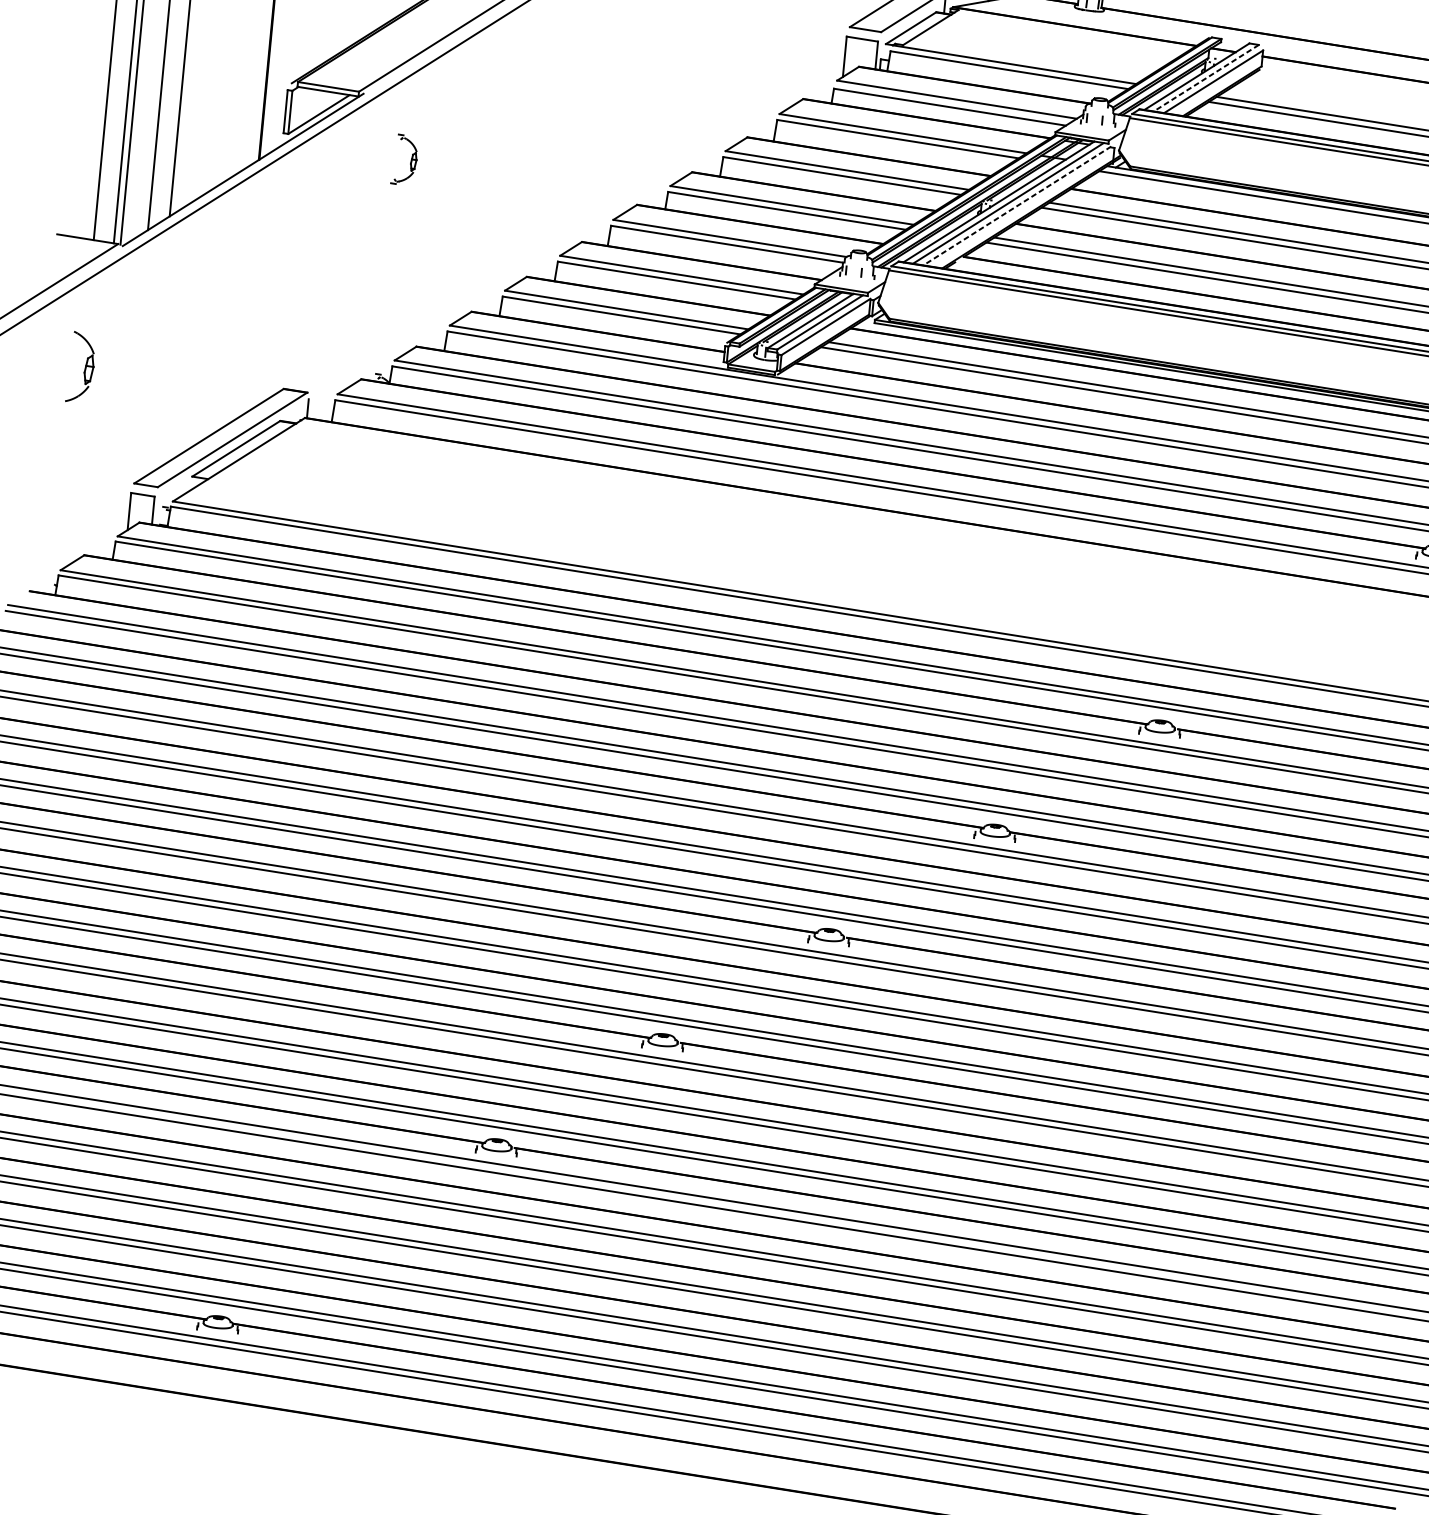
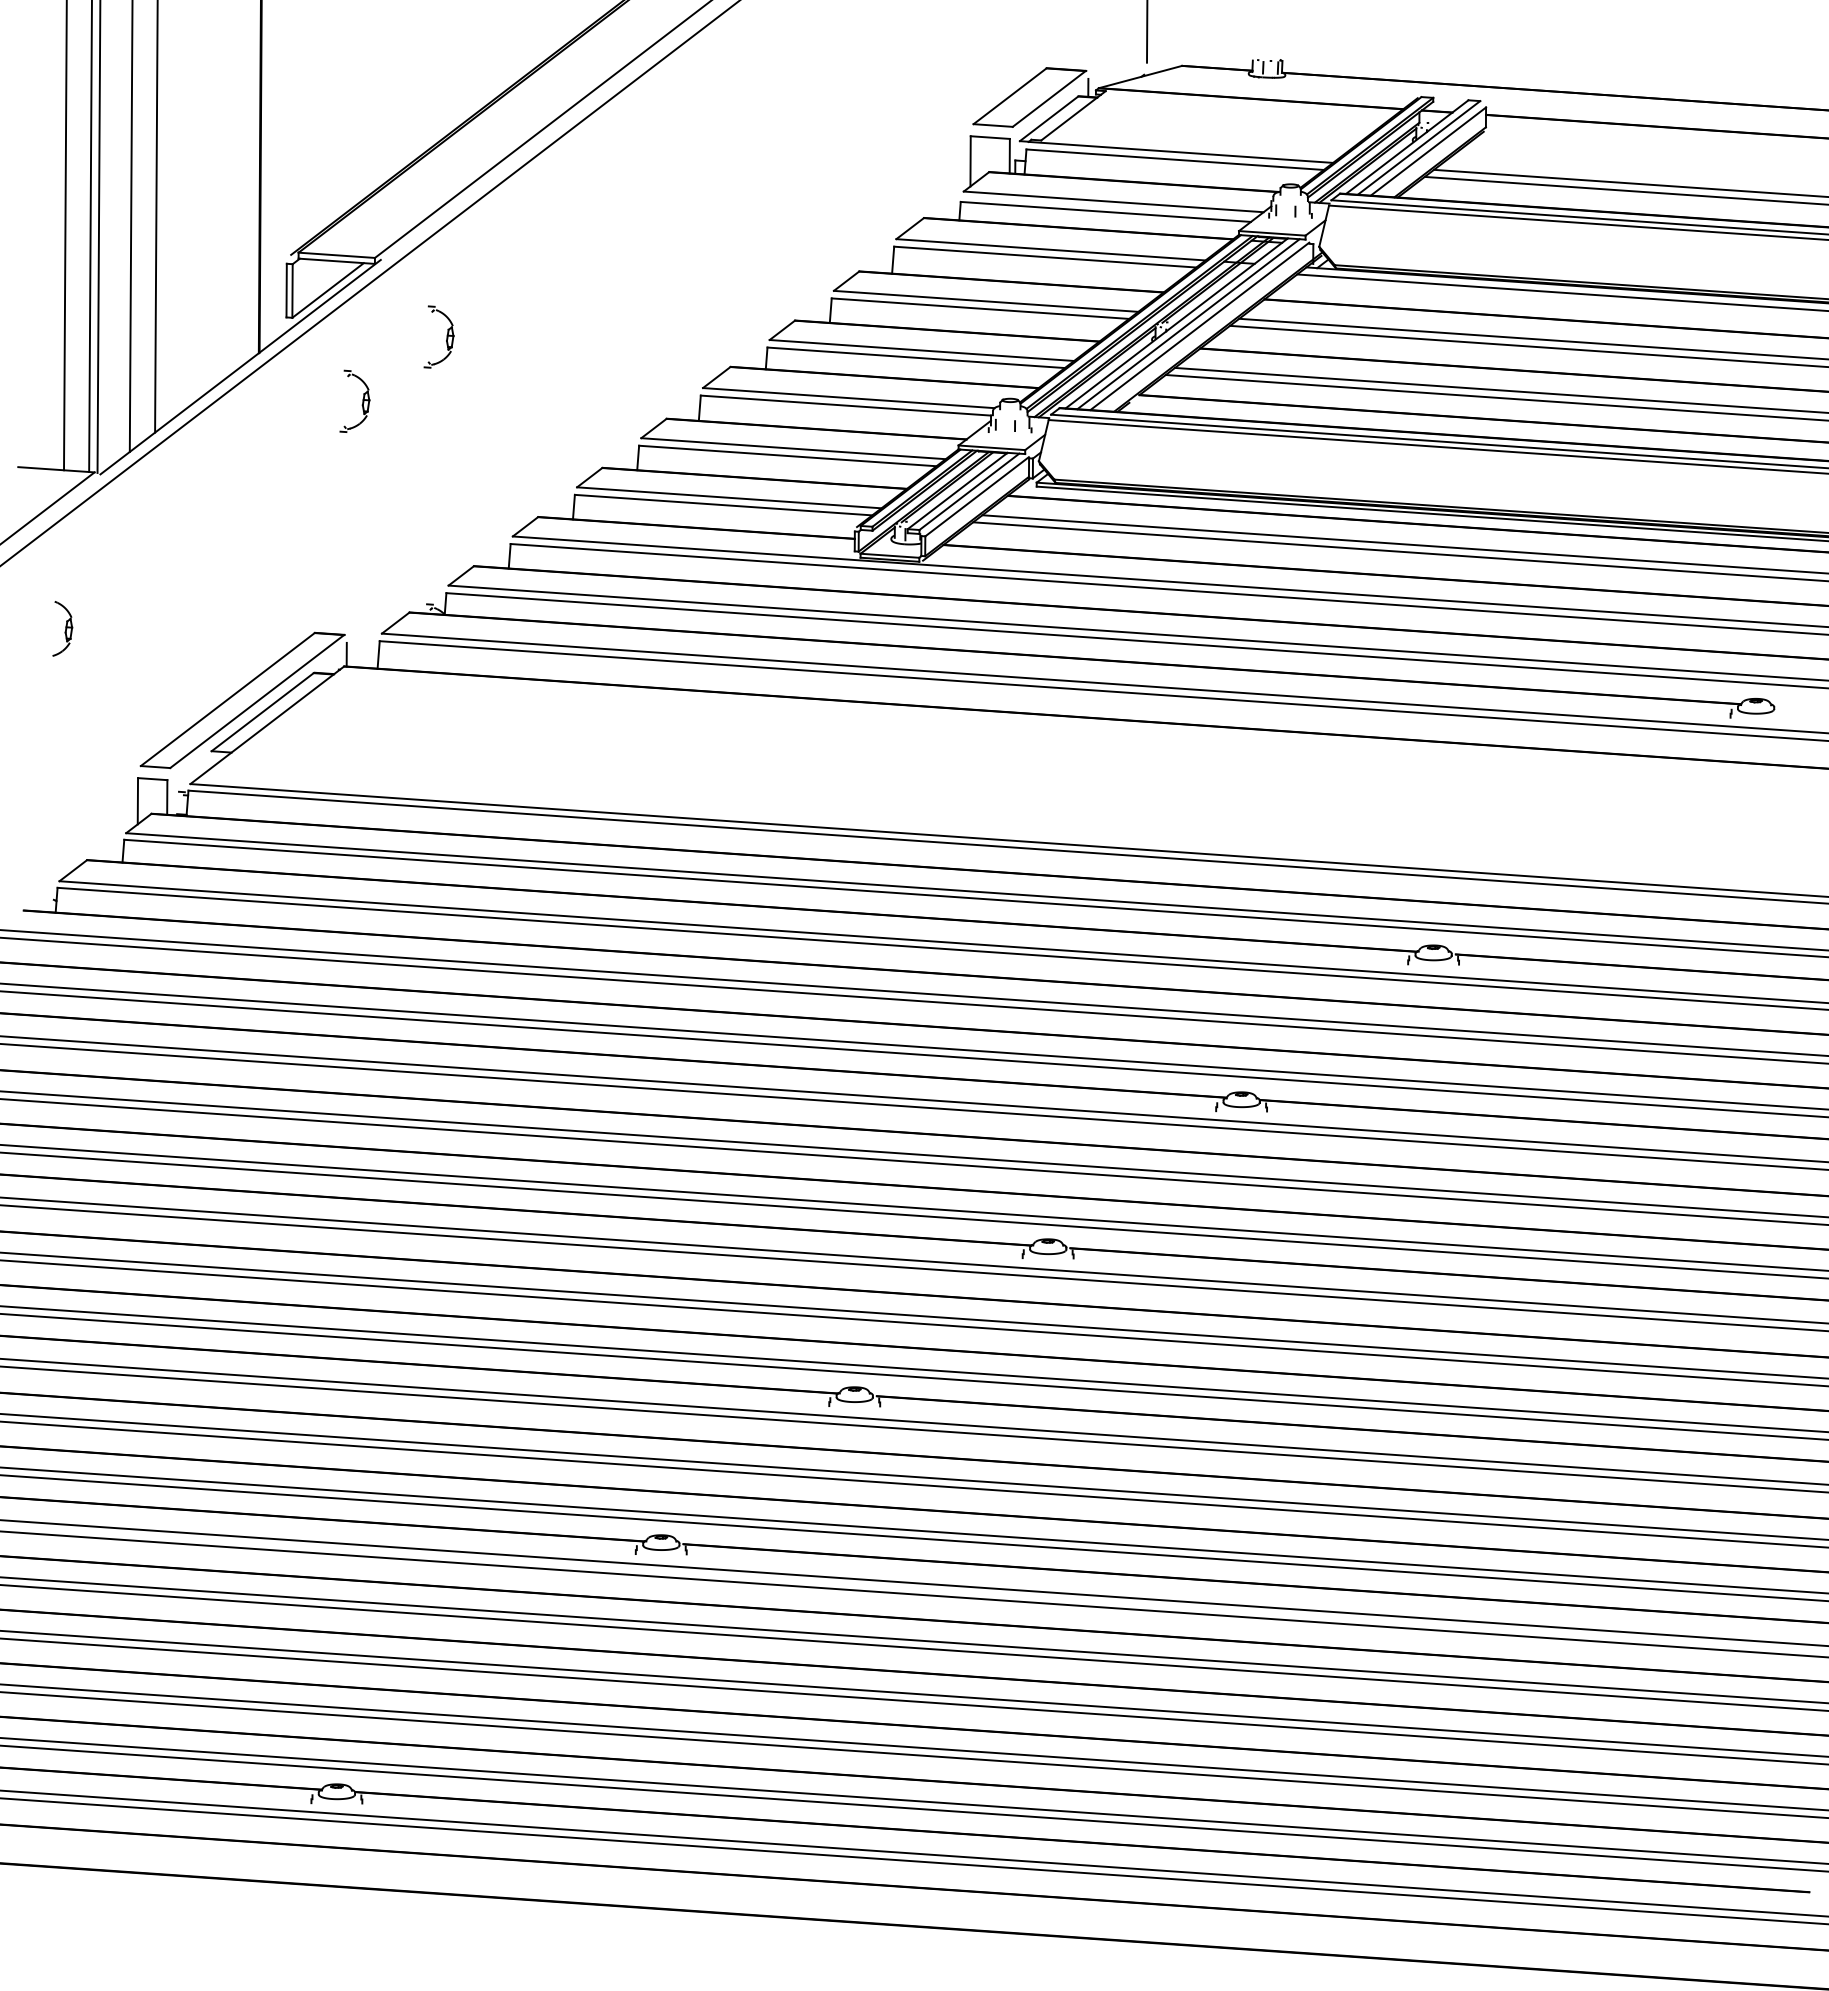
line: (1205, 78) -> (1418, 148), dashed -> solid
part: (338, 205) -> (362, 400), added
line: (1017, 206) -> (1199, 326), dashed -> solid
part: (81, 367) -> (62, 628), size x0.62

